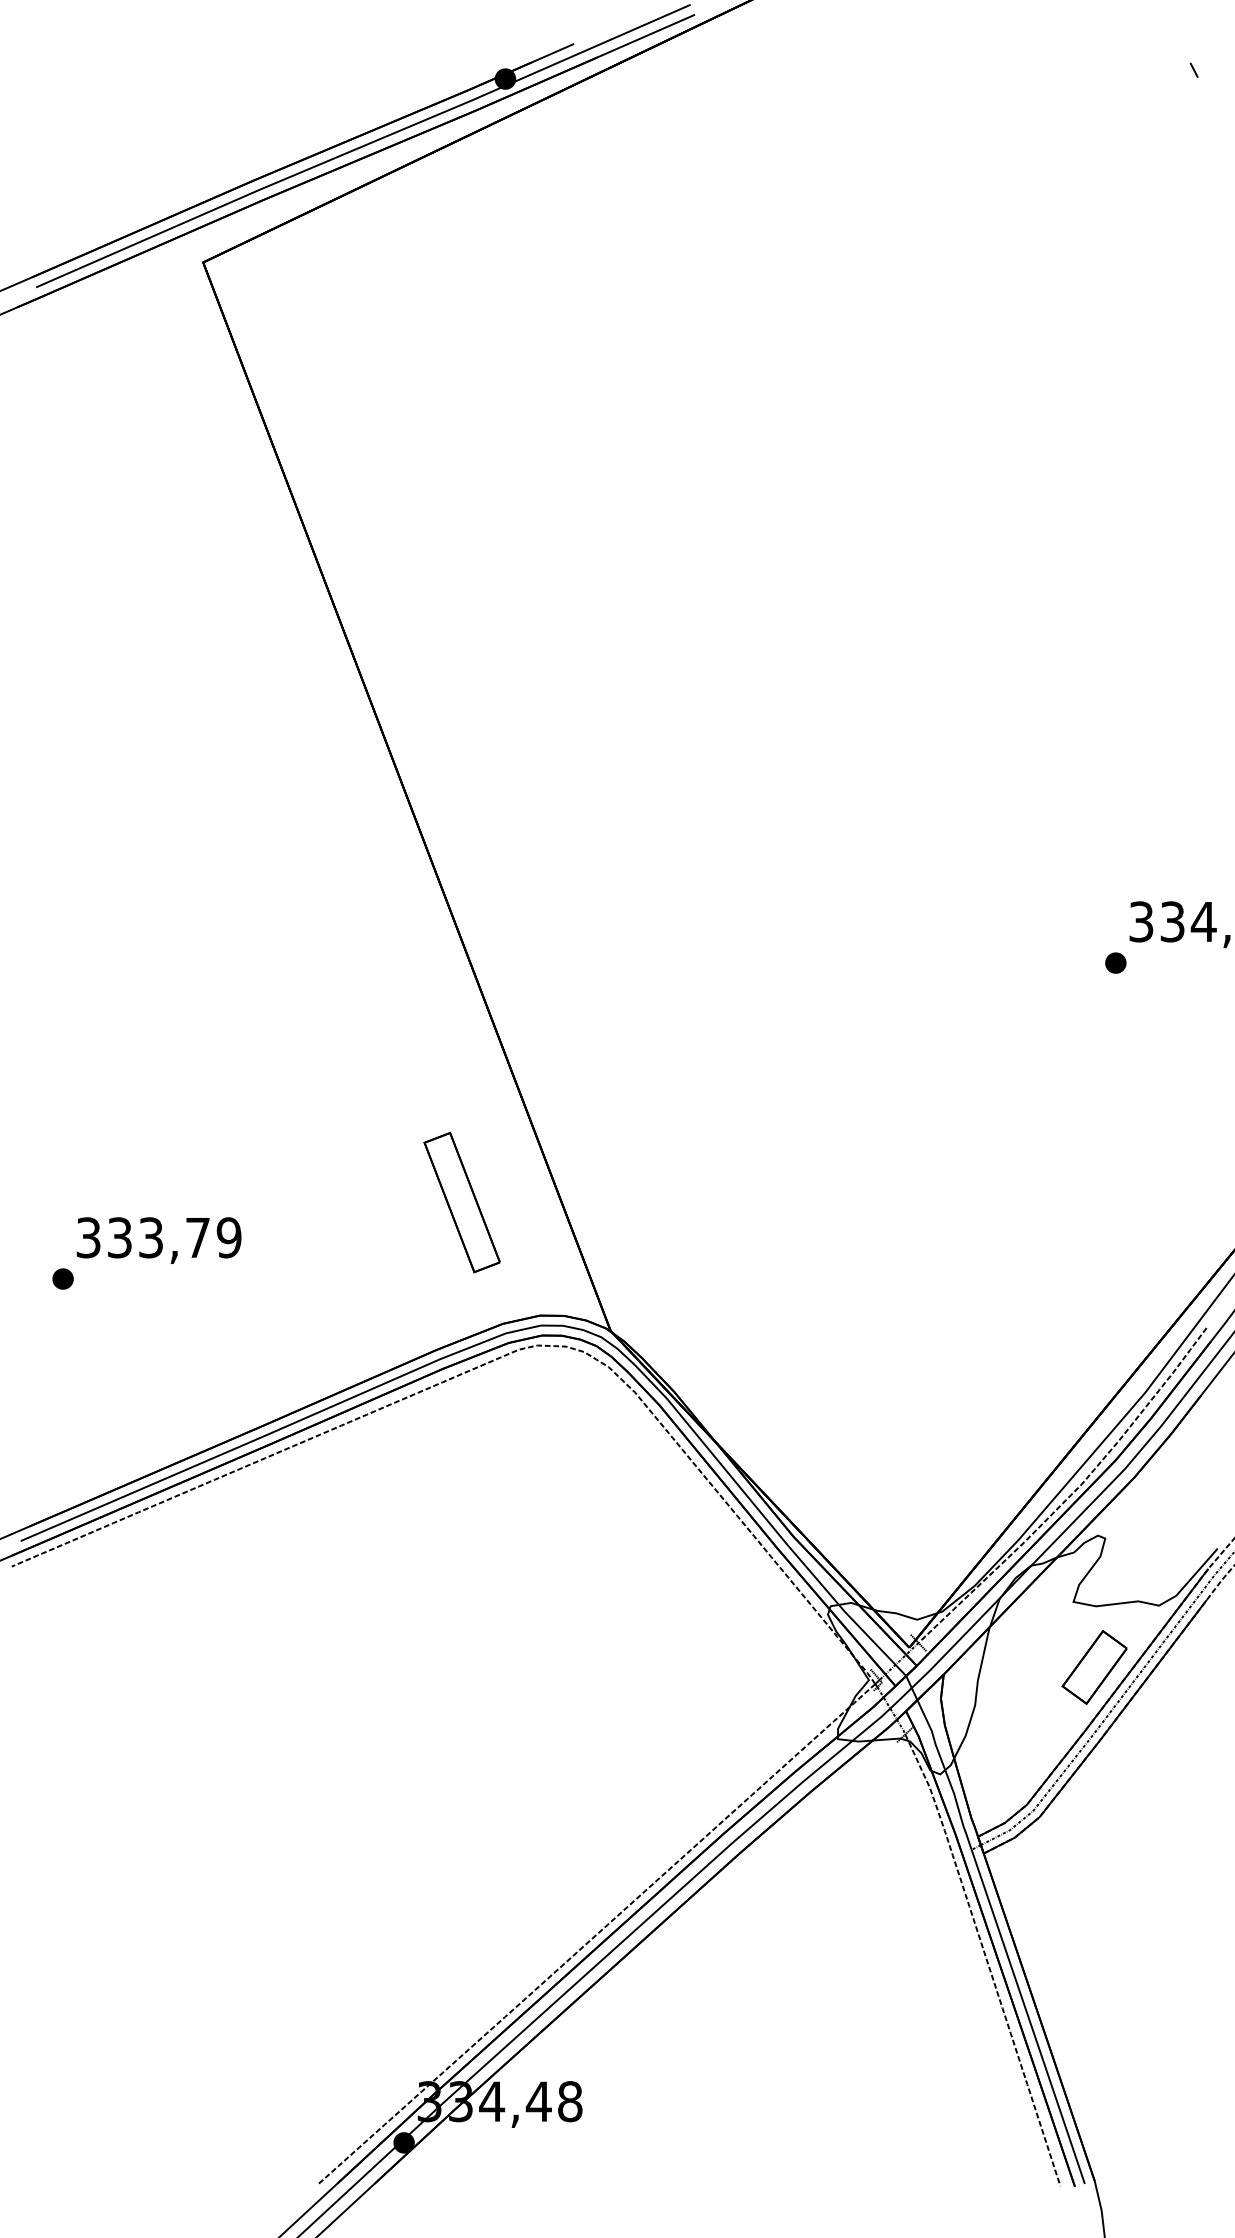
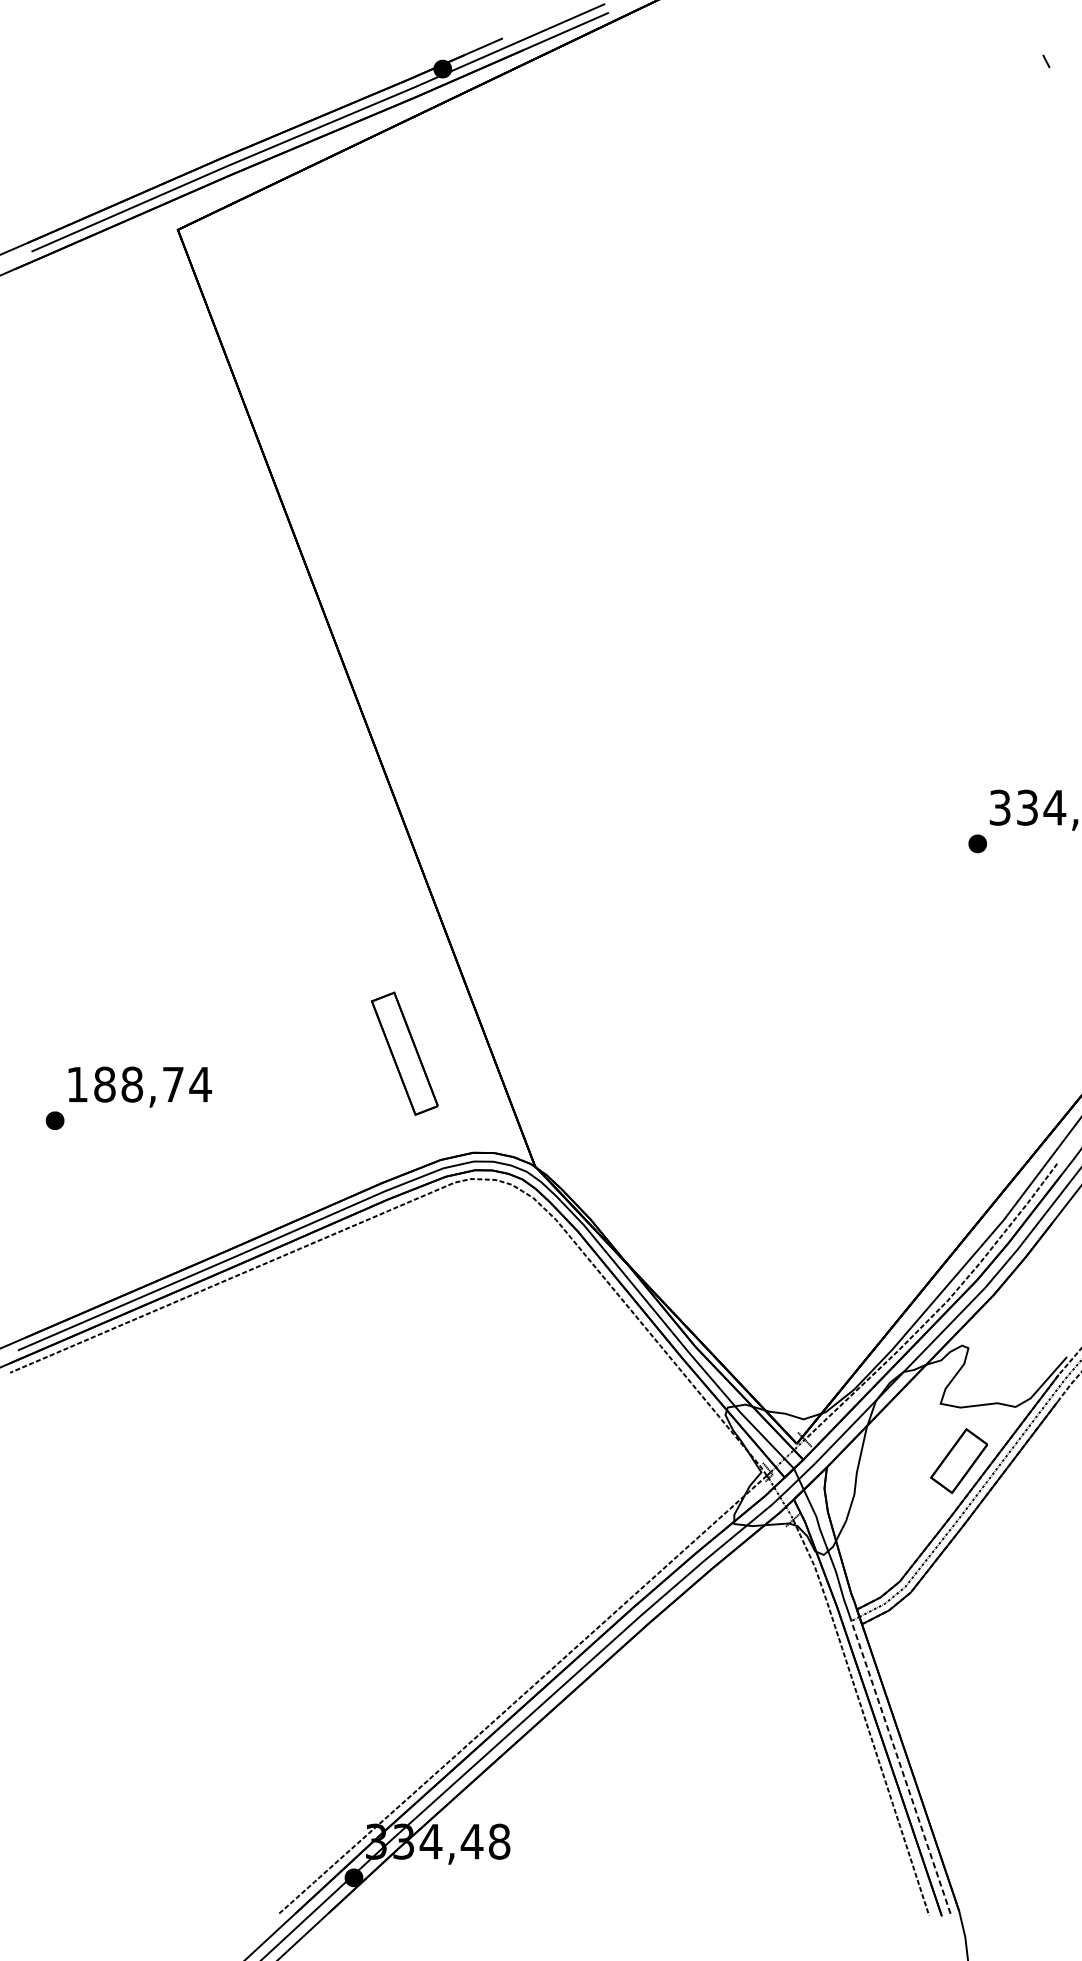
text: (159, 1237) -> (139, 1084), 333,79 -> 188,74
line: (1028, 2018) -> (901, 1768), solid -> dashed

